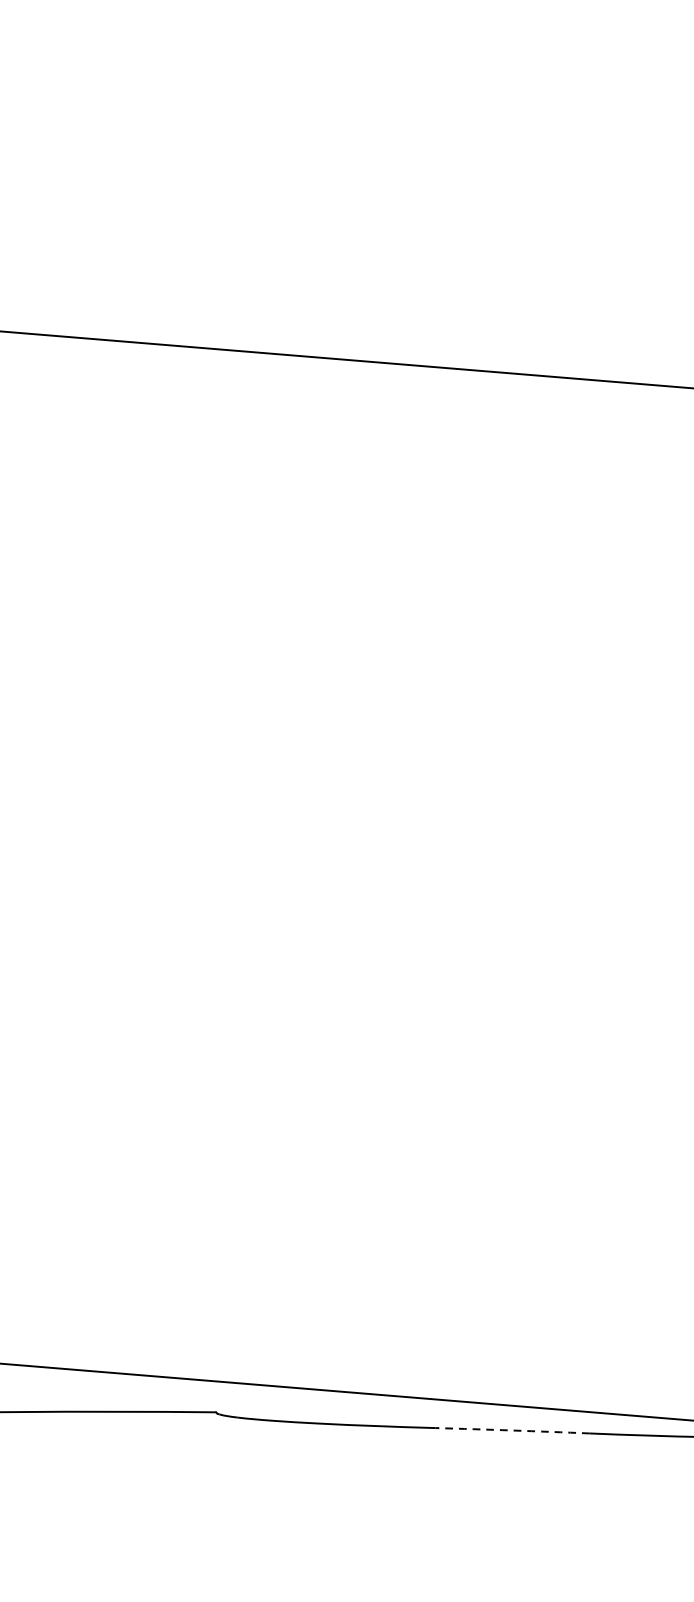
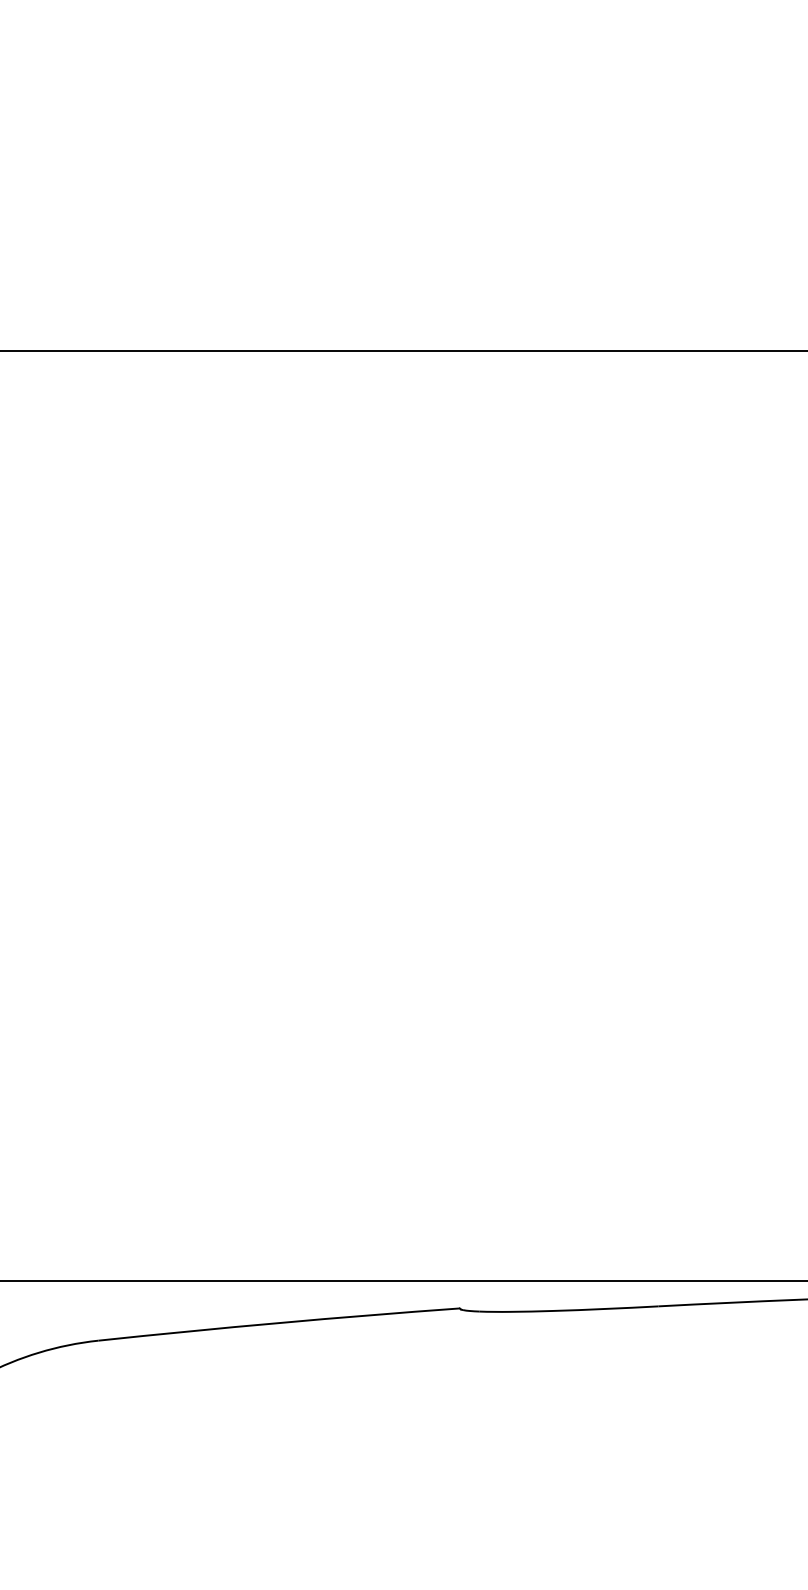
arc: (512, 1430) -> (728, 1302), dashed -> solid

